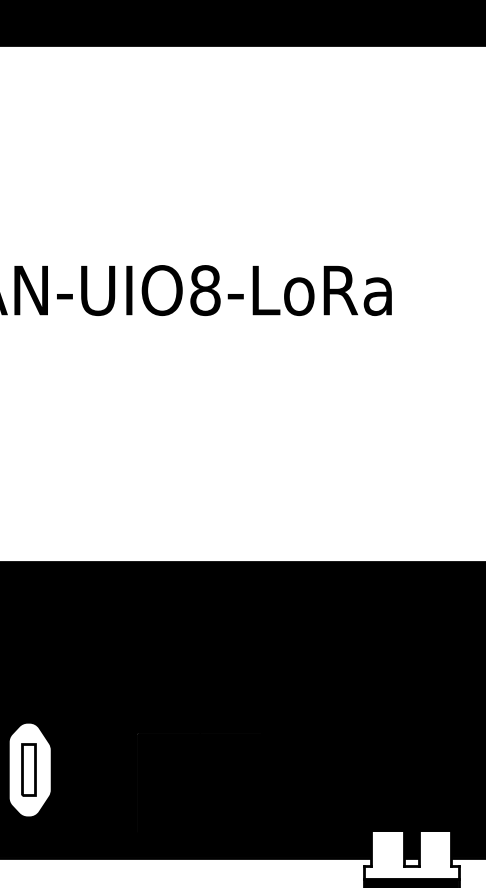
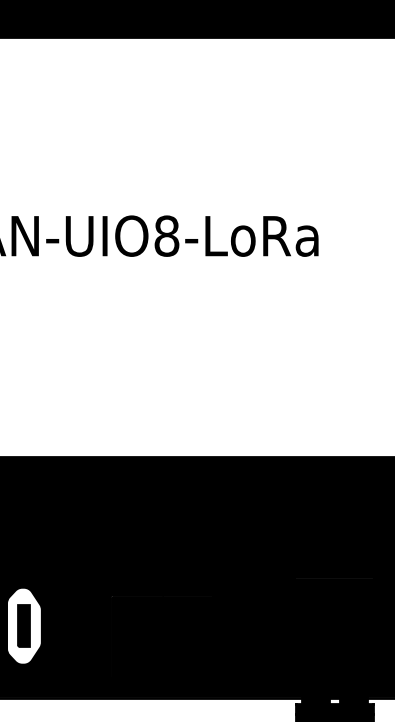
fill: (27, 769) -> (22, 625), added
fill: (410, 854) -> (333, 694), added

